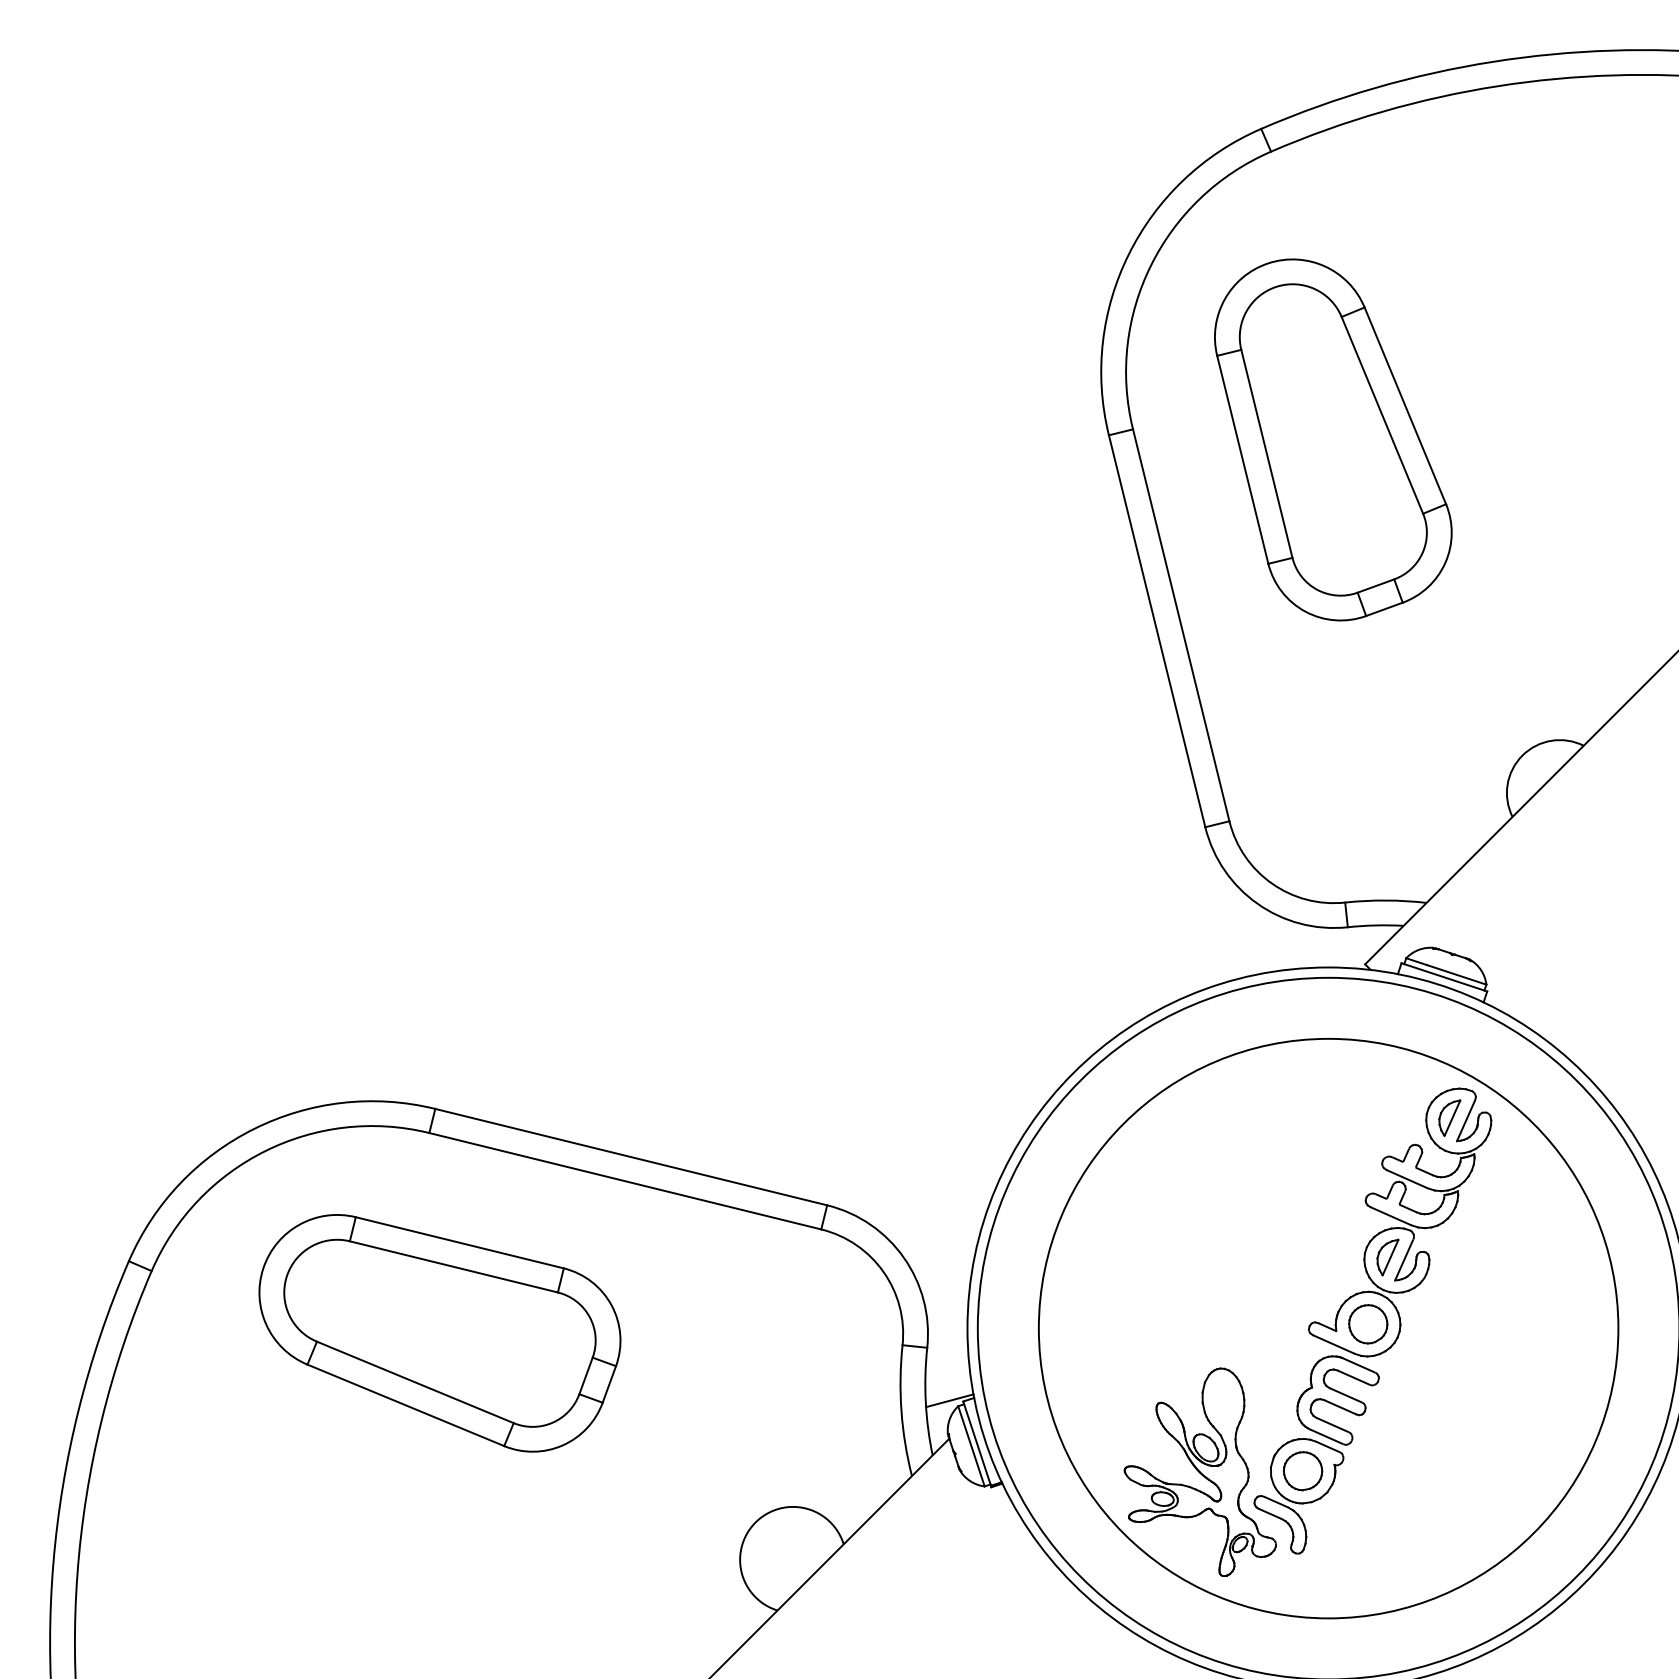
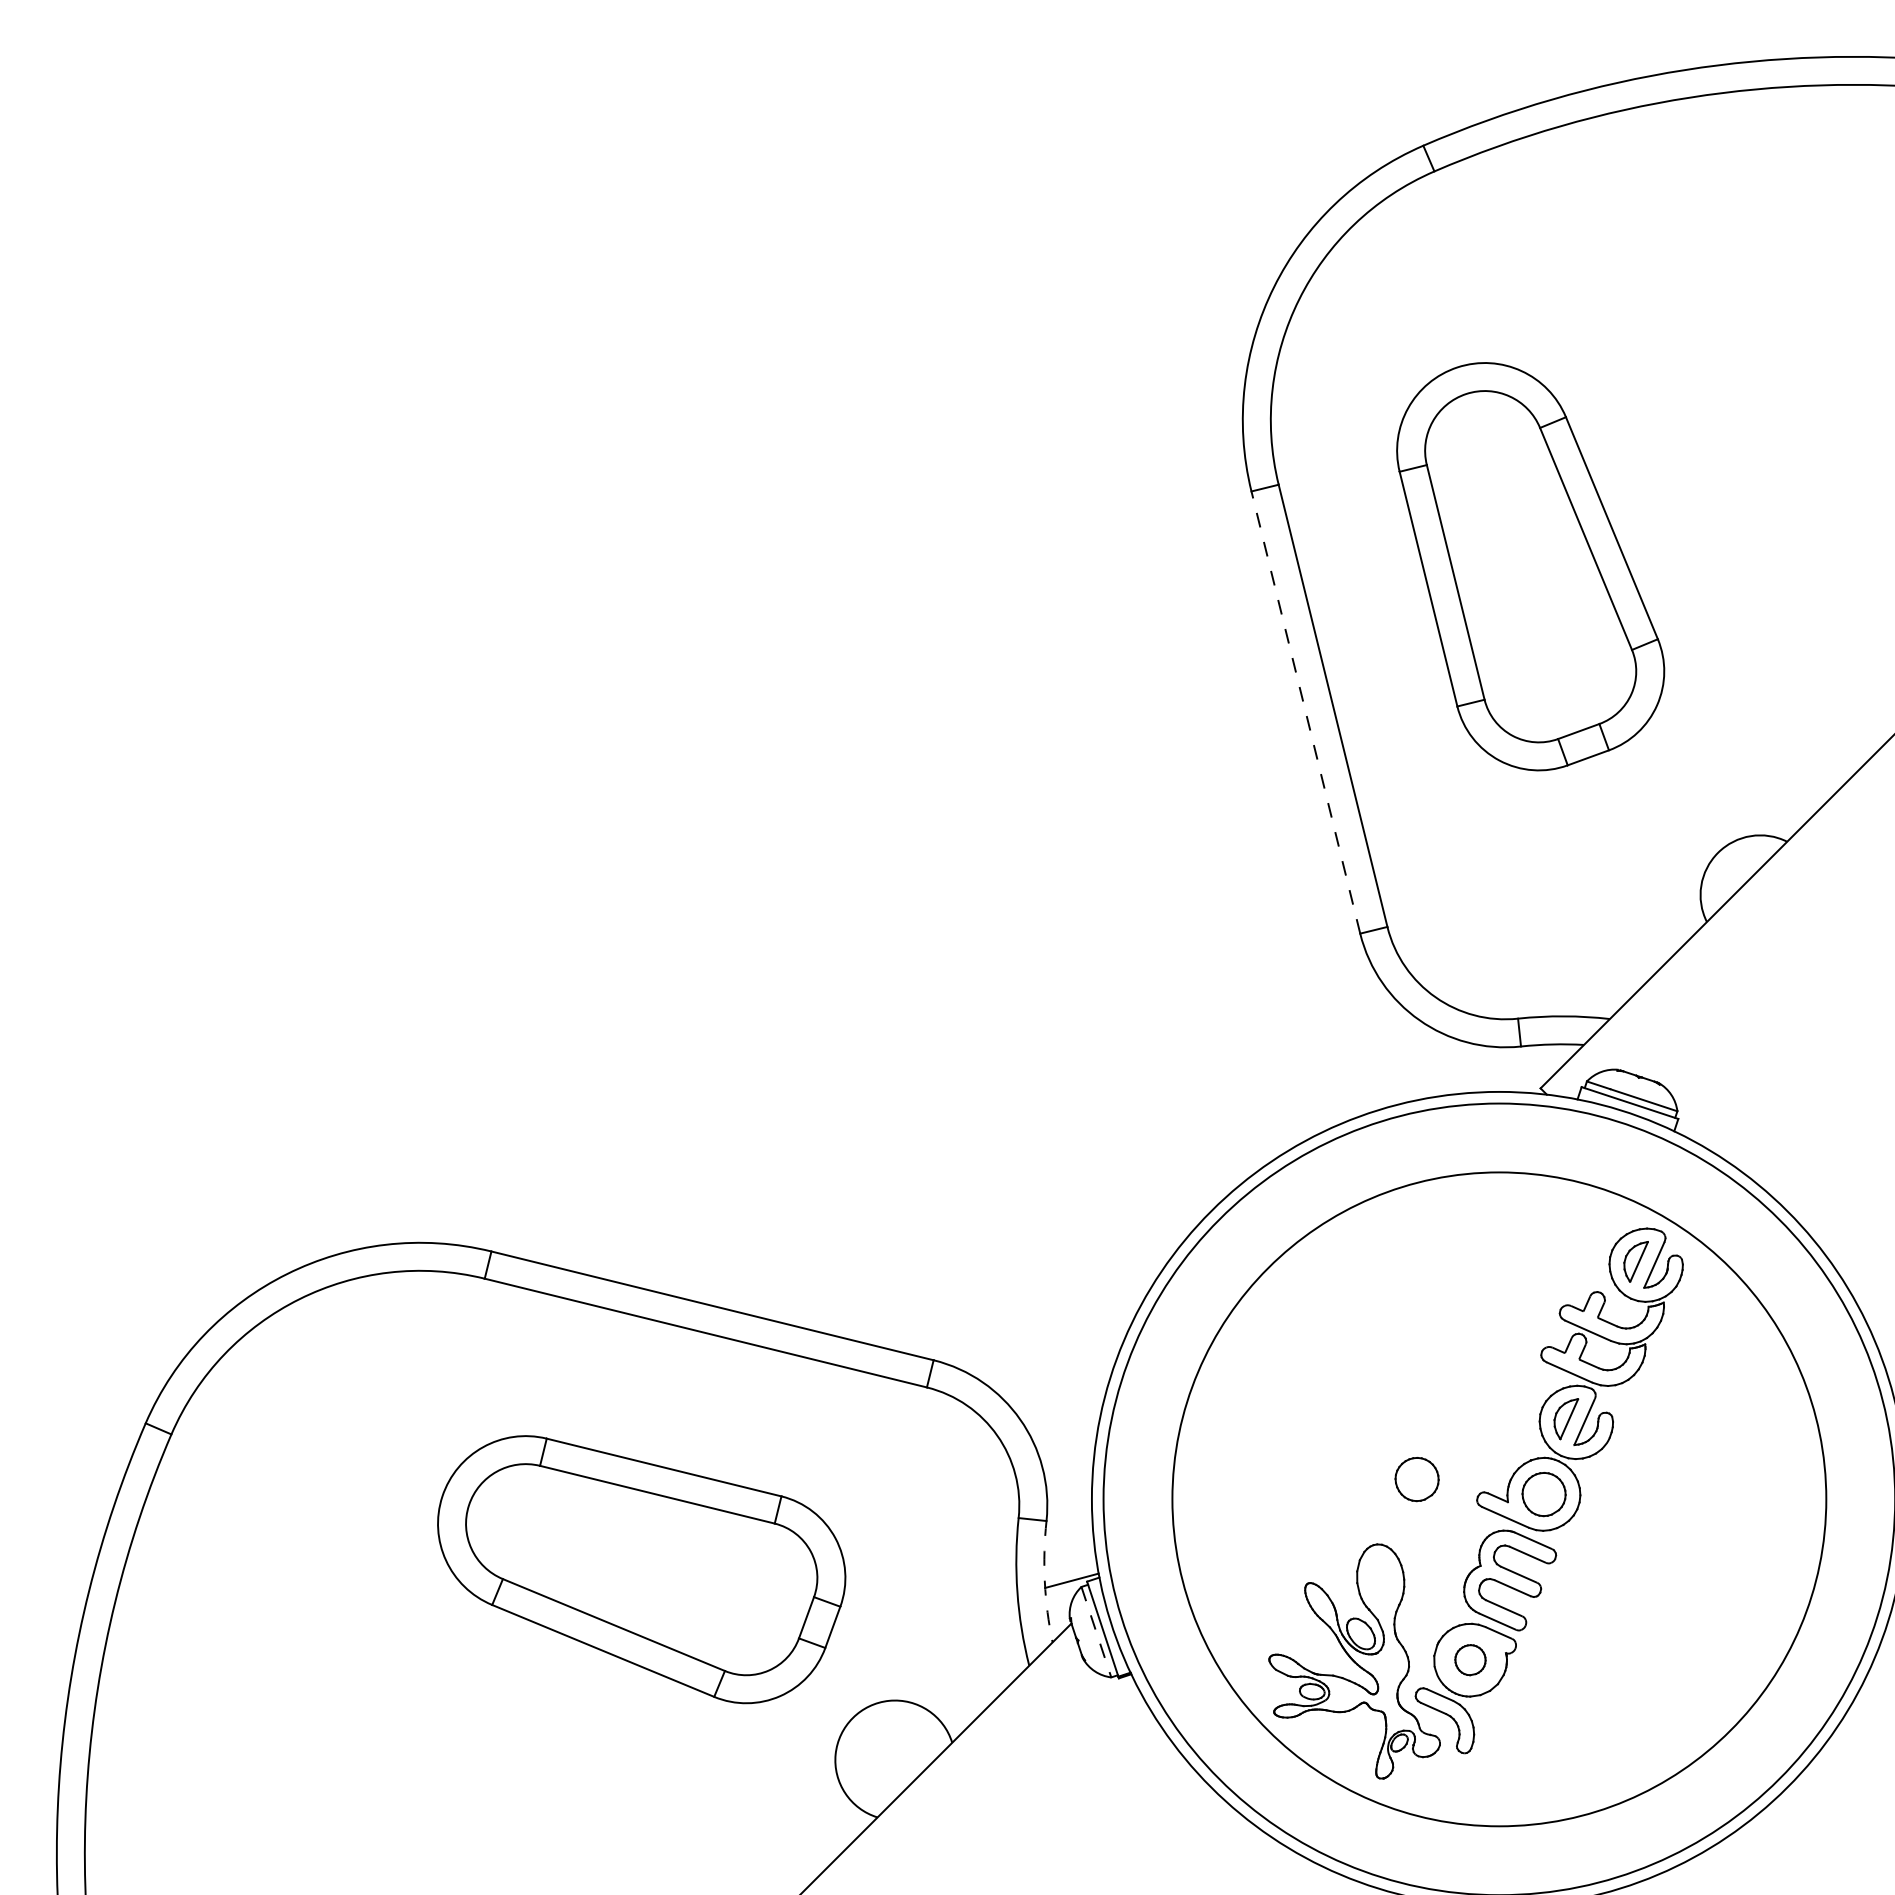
part: (1333, 439) -> (1530, 566), moved
line: (1156, 631) -> (1305, 712), solid -> dashed
part: (1255, 1311) -> (1416, 1479), added
part: (439, 1333) -> (641, 1569), moved
arc: (925, 1401) -> (1044, 1581), solid -> dashed
line: (971, 1446) -> (1096, 1632), solid -> dashed
part: (1303, 1470) -> (1470, 1659), size x0.7

